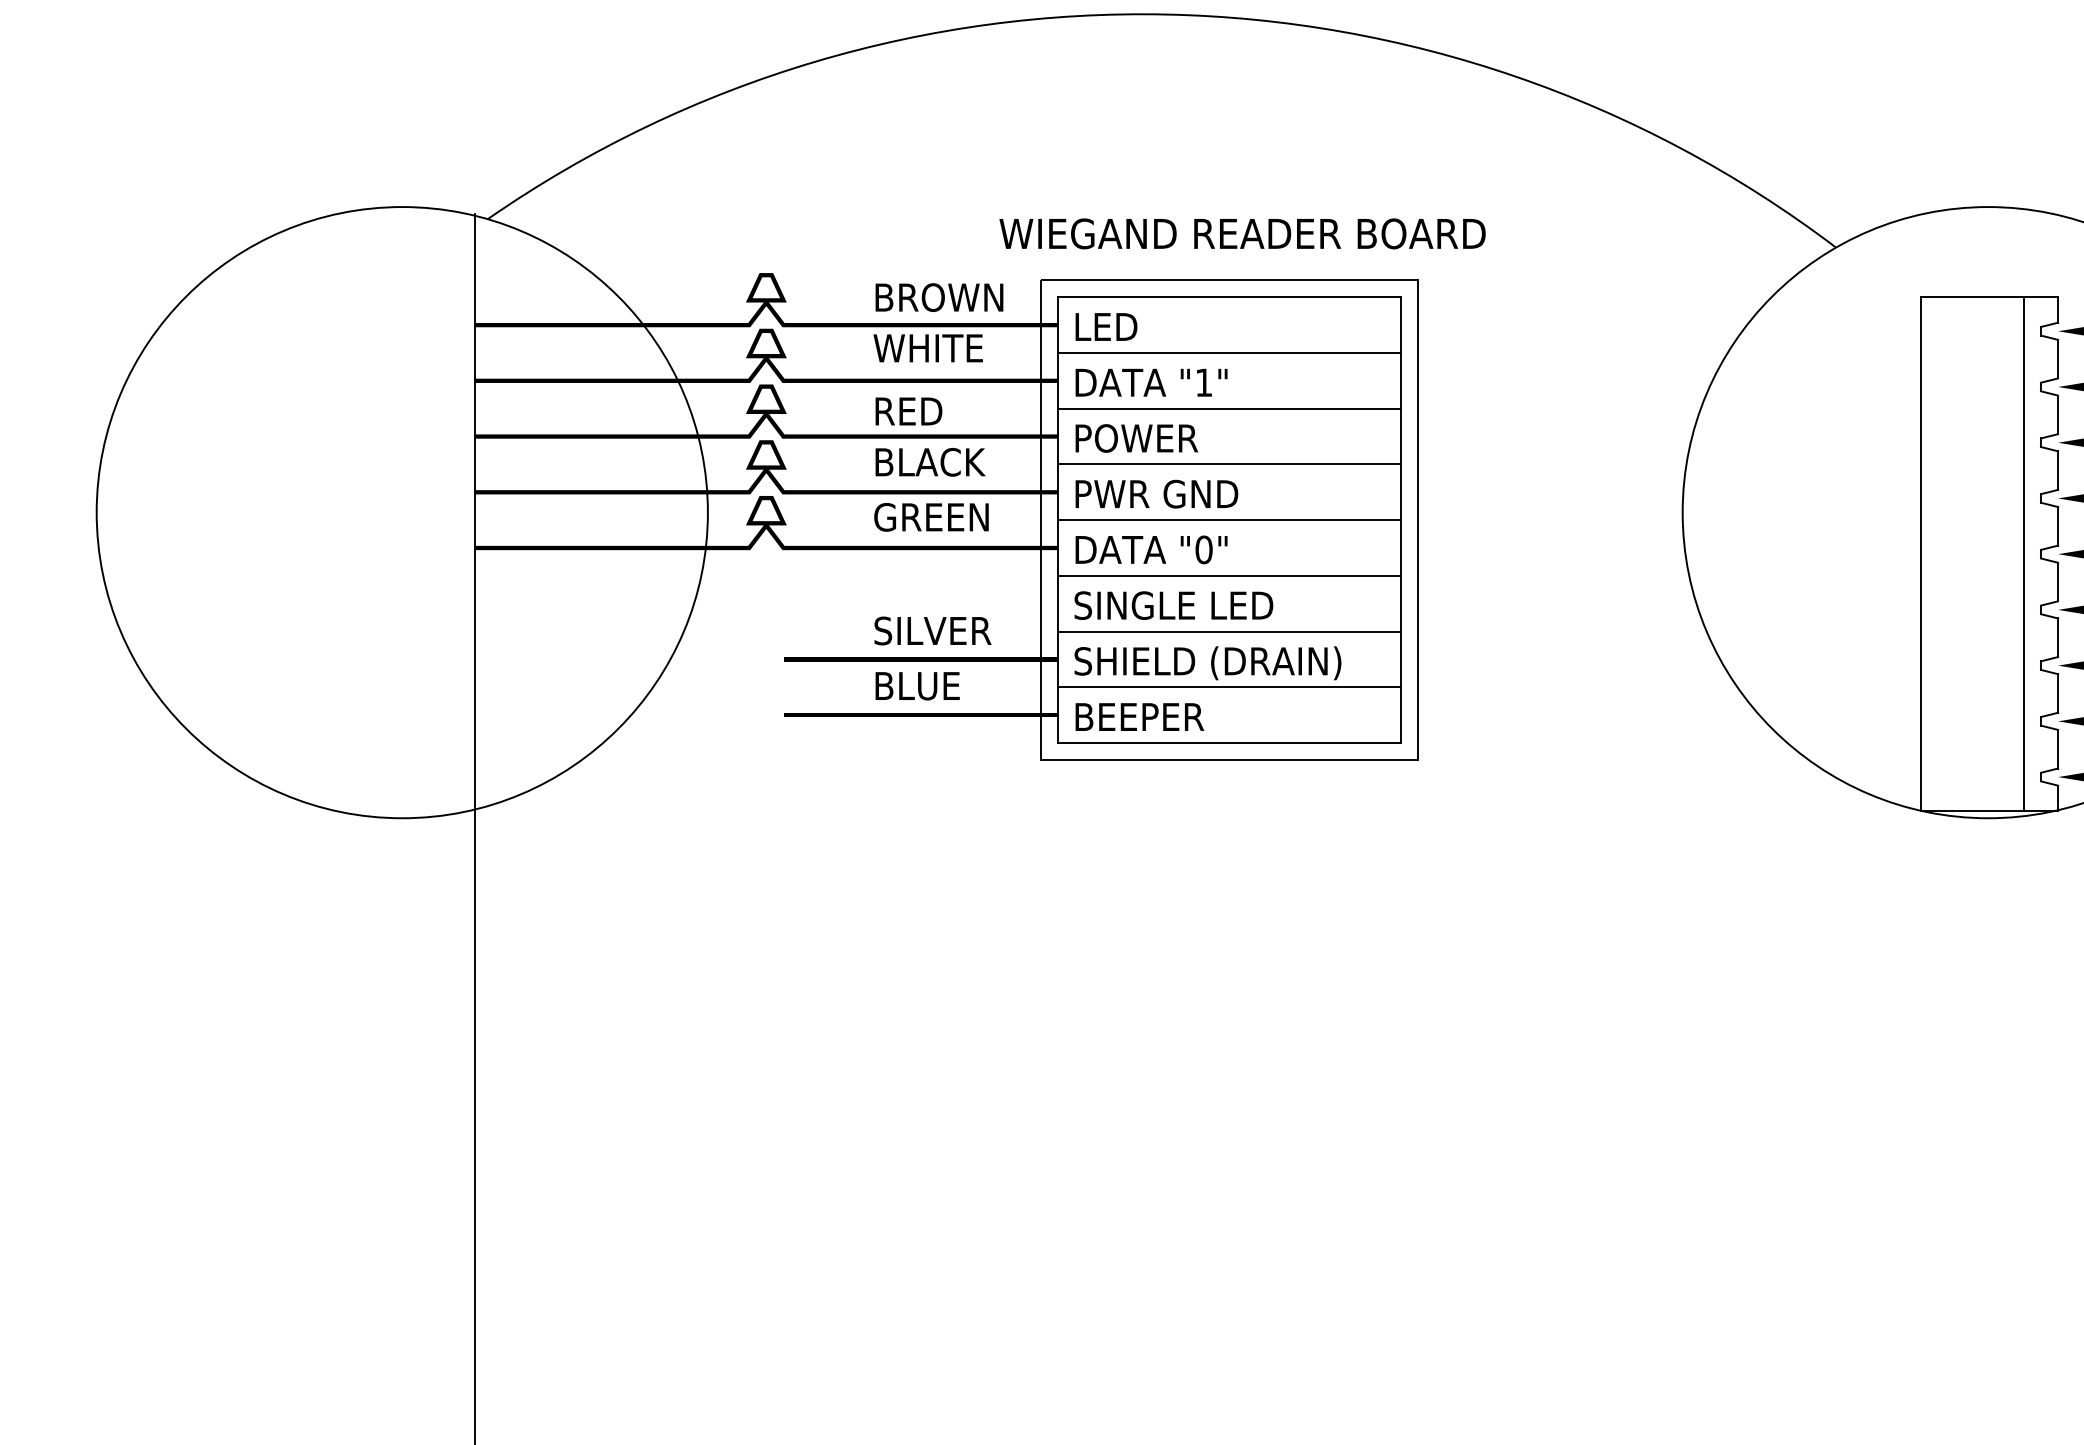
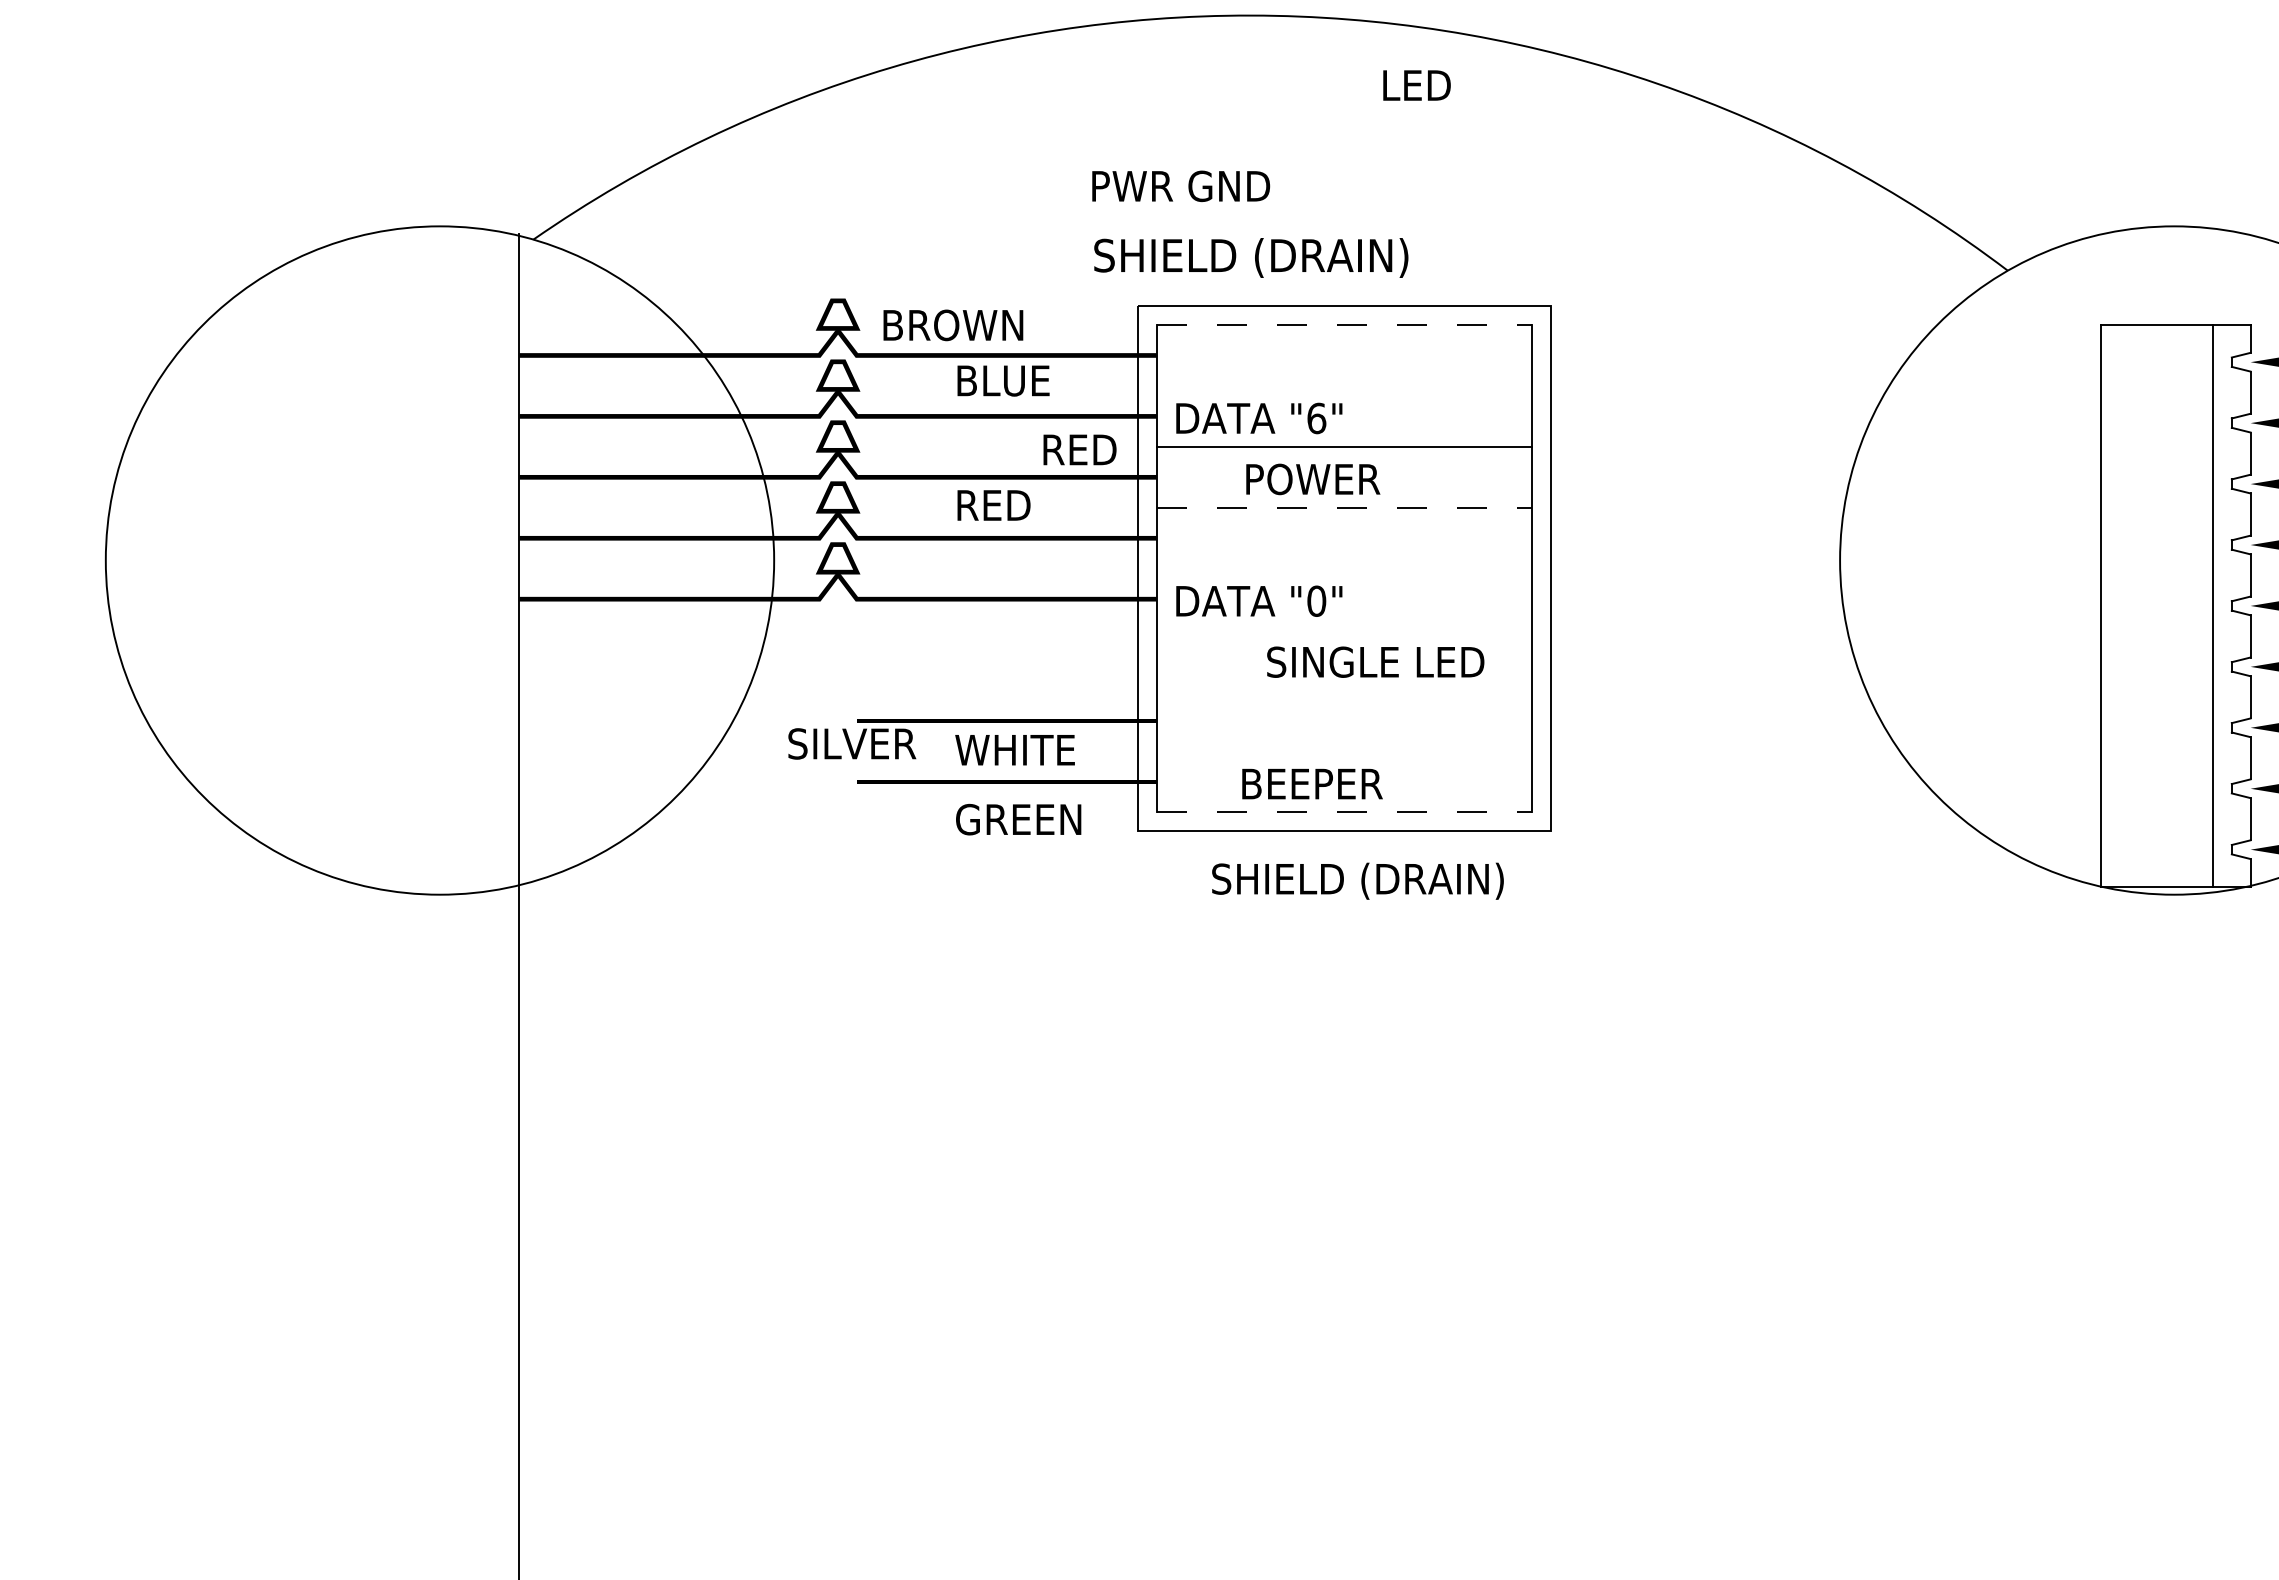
text: (1242, 235) -> (1358, 257), WIEGAND READER BOARD -> SHIELD (DRAIN)
text: (939, 297) -> (953, 325), moved
line: (1229, 297) -> (1344, 325), solid -> dashed
text: (1106, 326) -> (1416, 85), moved
text: (927, 348) -> (1014, 380), WHITE -> BLUE
line: (1228, 352) -> (1343, 385), removed
text: (1203, 382) -> (1316, 418), "1" -> "6"
text: (908, 411) -> (1079, 449), moved
text: (1137, 438) -> (1313, 479), moved
text: (932, 462) -> (1019, 505), BLACK -> RED
line: (1229, 464) -> (1344, 507), solid -> dashed
text: (1157, 494) -> (1181, 186), moved
text: (931, 517) -> (1018, 819), moved
line: (1228, 519) -> (1343, 568), removed
line: (1228, 575) -> (1343, 629), removed
text: (1173, 604) -> (1375, 661), moved
text: (933, 630) -> (852, 743), moved
line: (1228, 631) -> (1343, 690), removed
text: (1207, 662) -> (1357, 880), moved
text: (927, 686) -> (1014, 750), BLUE -> WHITE
line: (1228, 687) -> (1343, 751), removed
text: (1139, 717) -> (1312, 784), moved
line: (1229, 743) -> (1344, 812), solid -> dashed

